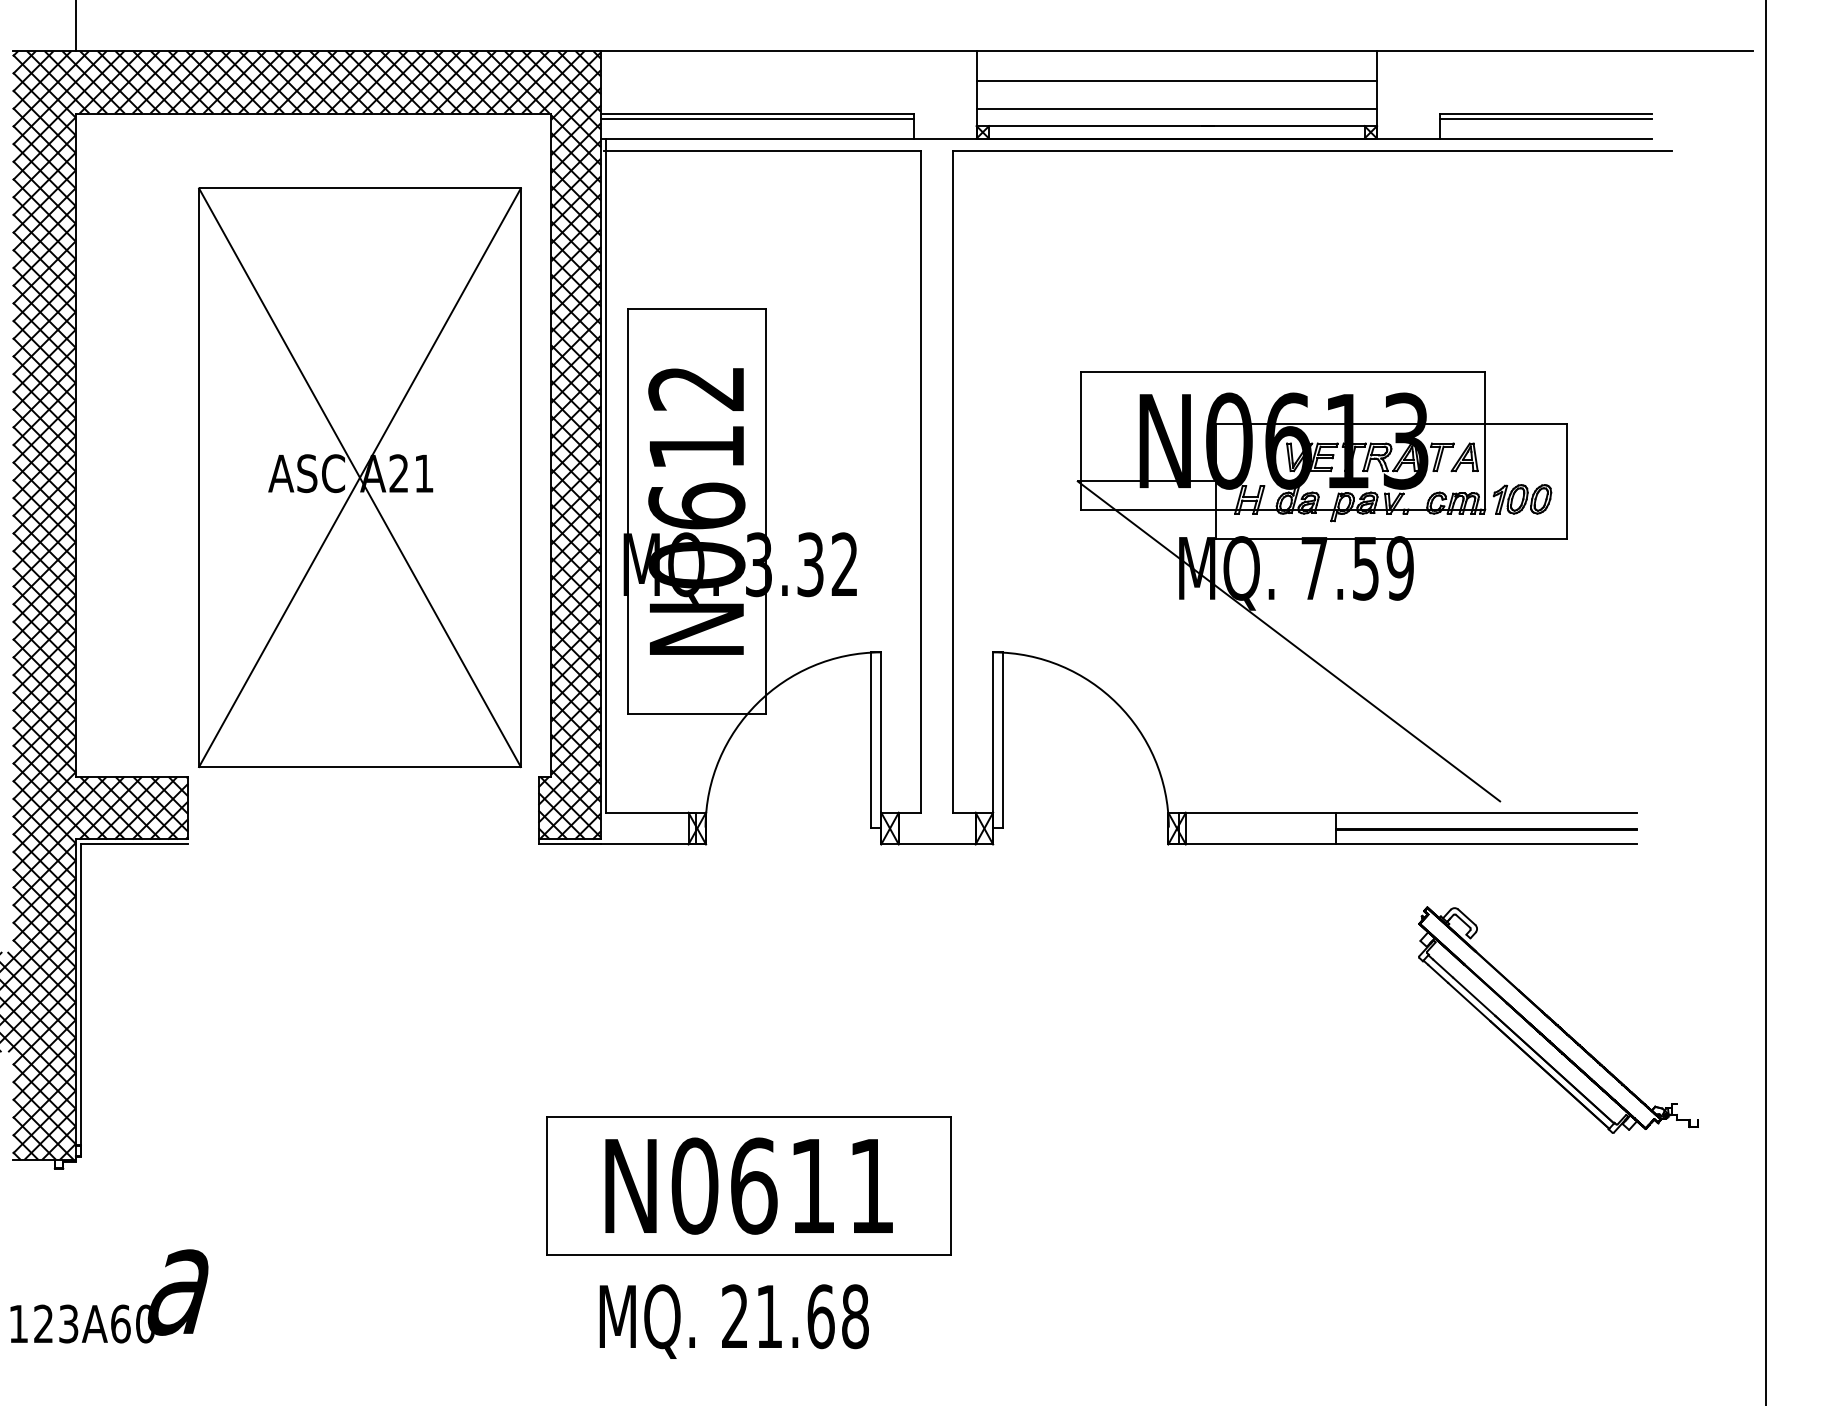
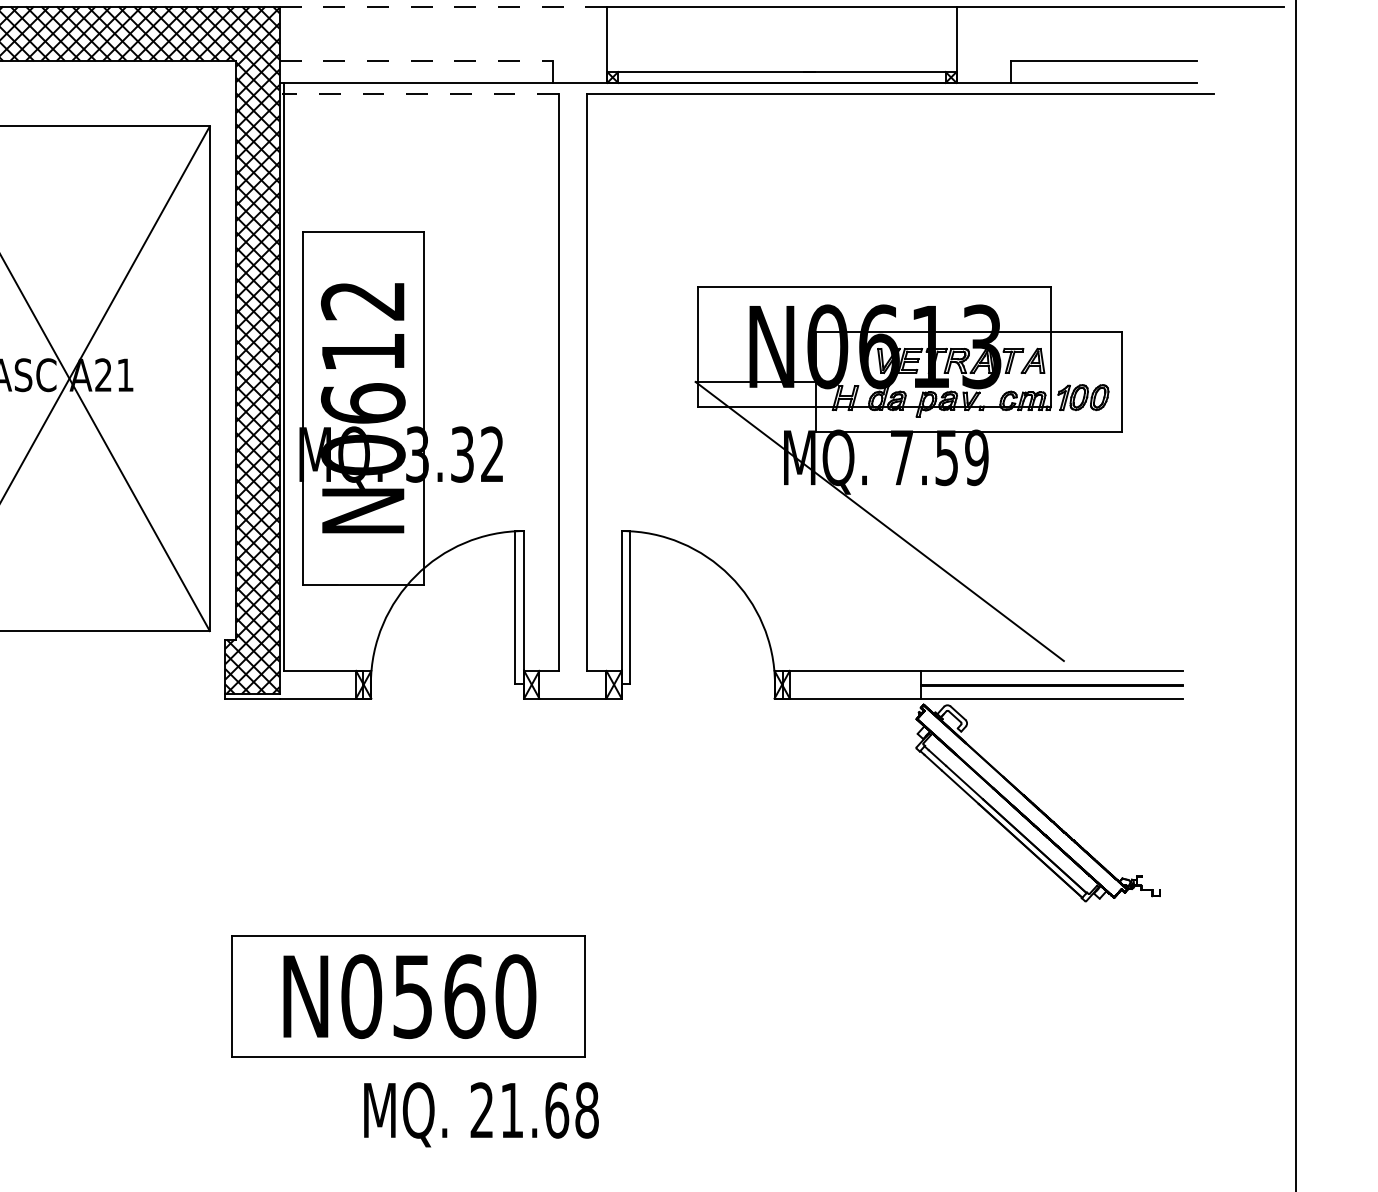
line: (788, 50) -> (443, 6), solid -> dashed
line: (1176, 81) -> (781, 33), removed
line: (1176, 108) -> (781, 56), removed
line: (758, 113) -> (417, 61), solid -> dashed
line: (757, 118) -> (416, 65), removed
line: (1545, 118) -> (1103, 65), removed
line: (762, 151) -> (420, 94), solid -> dashed
part: (1558, 1019) -> (1038, 802), moved
text: (813, 1185) -> (465, 996), N0611 -> N0560
text: (733, 1321) -> (480, 1114), moved

